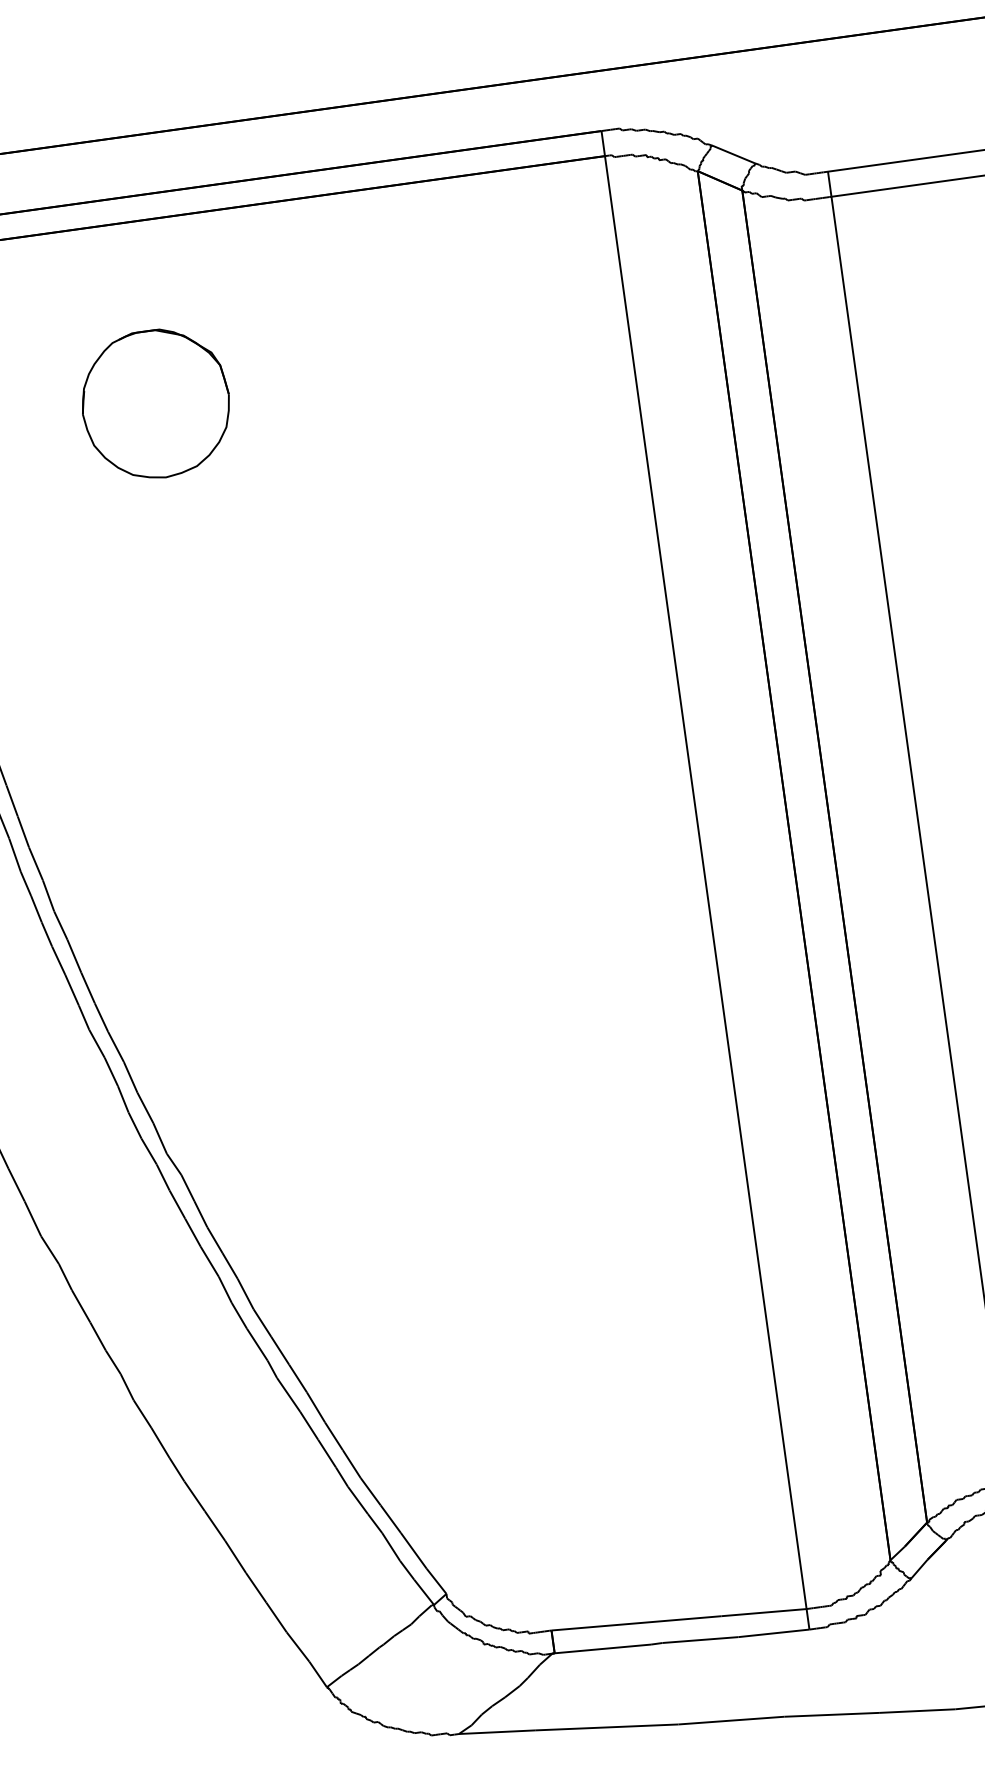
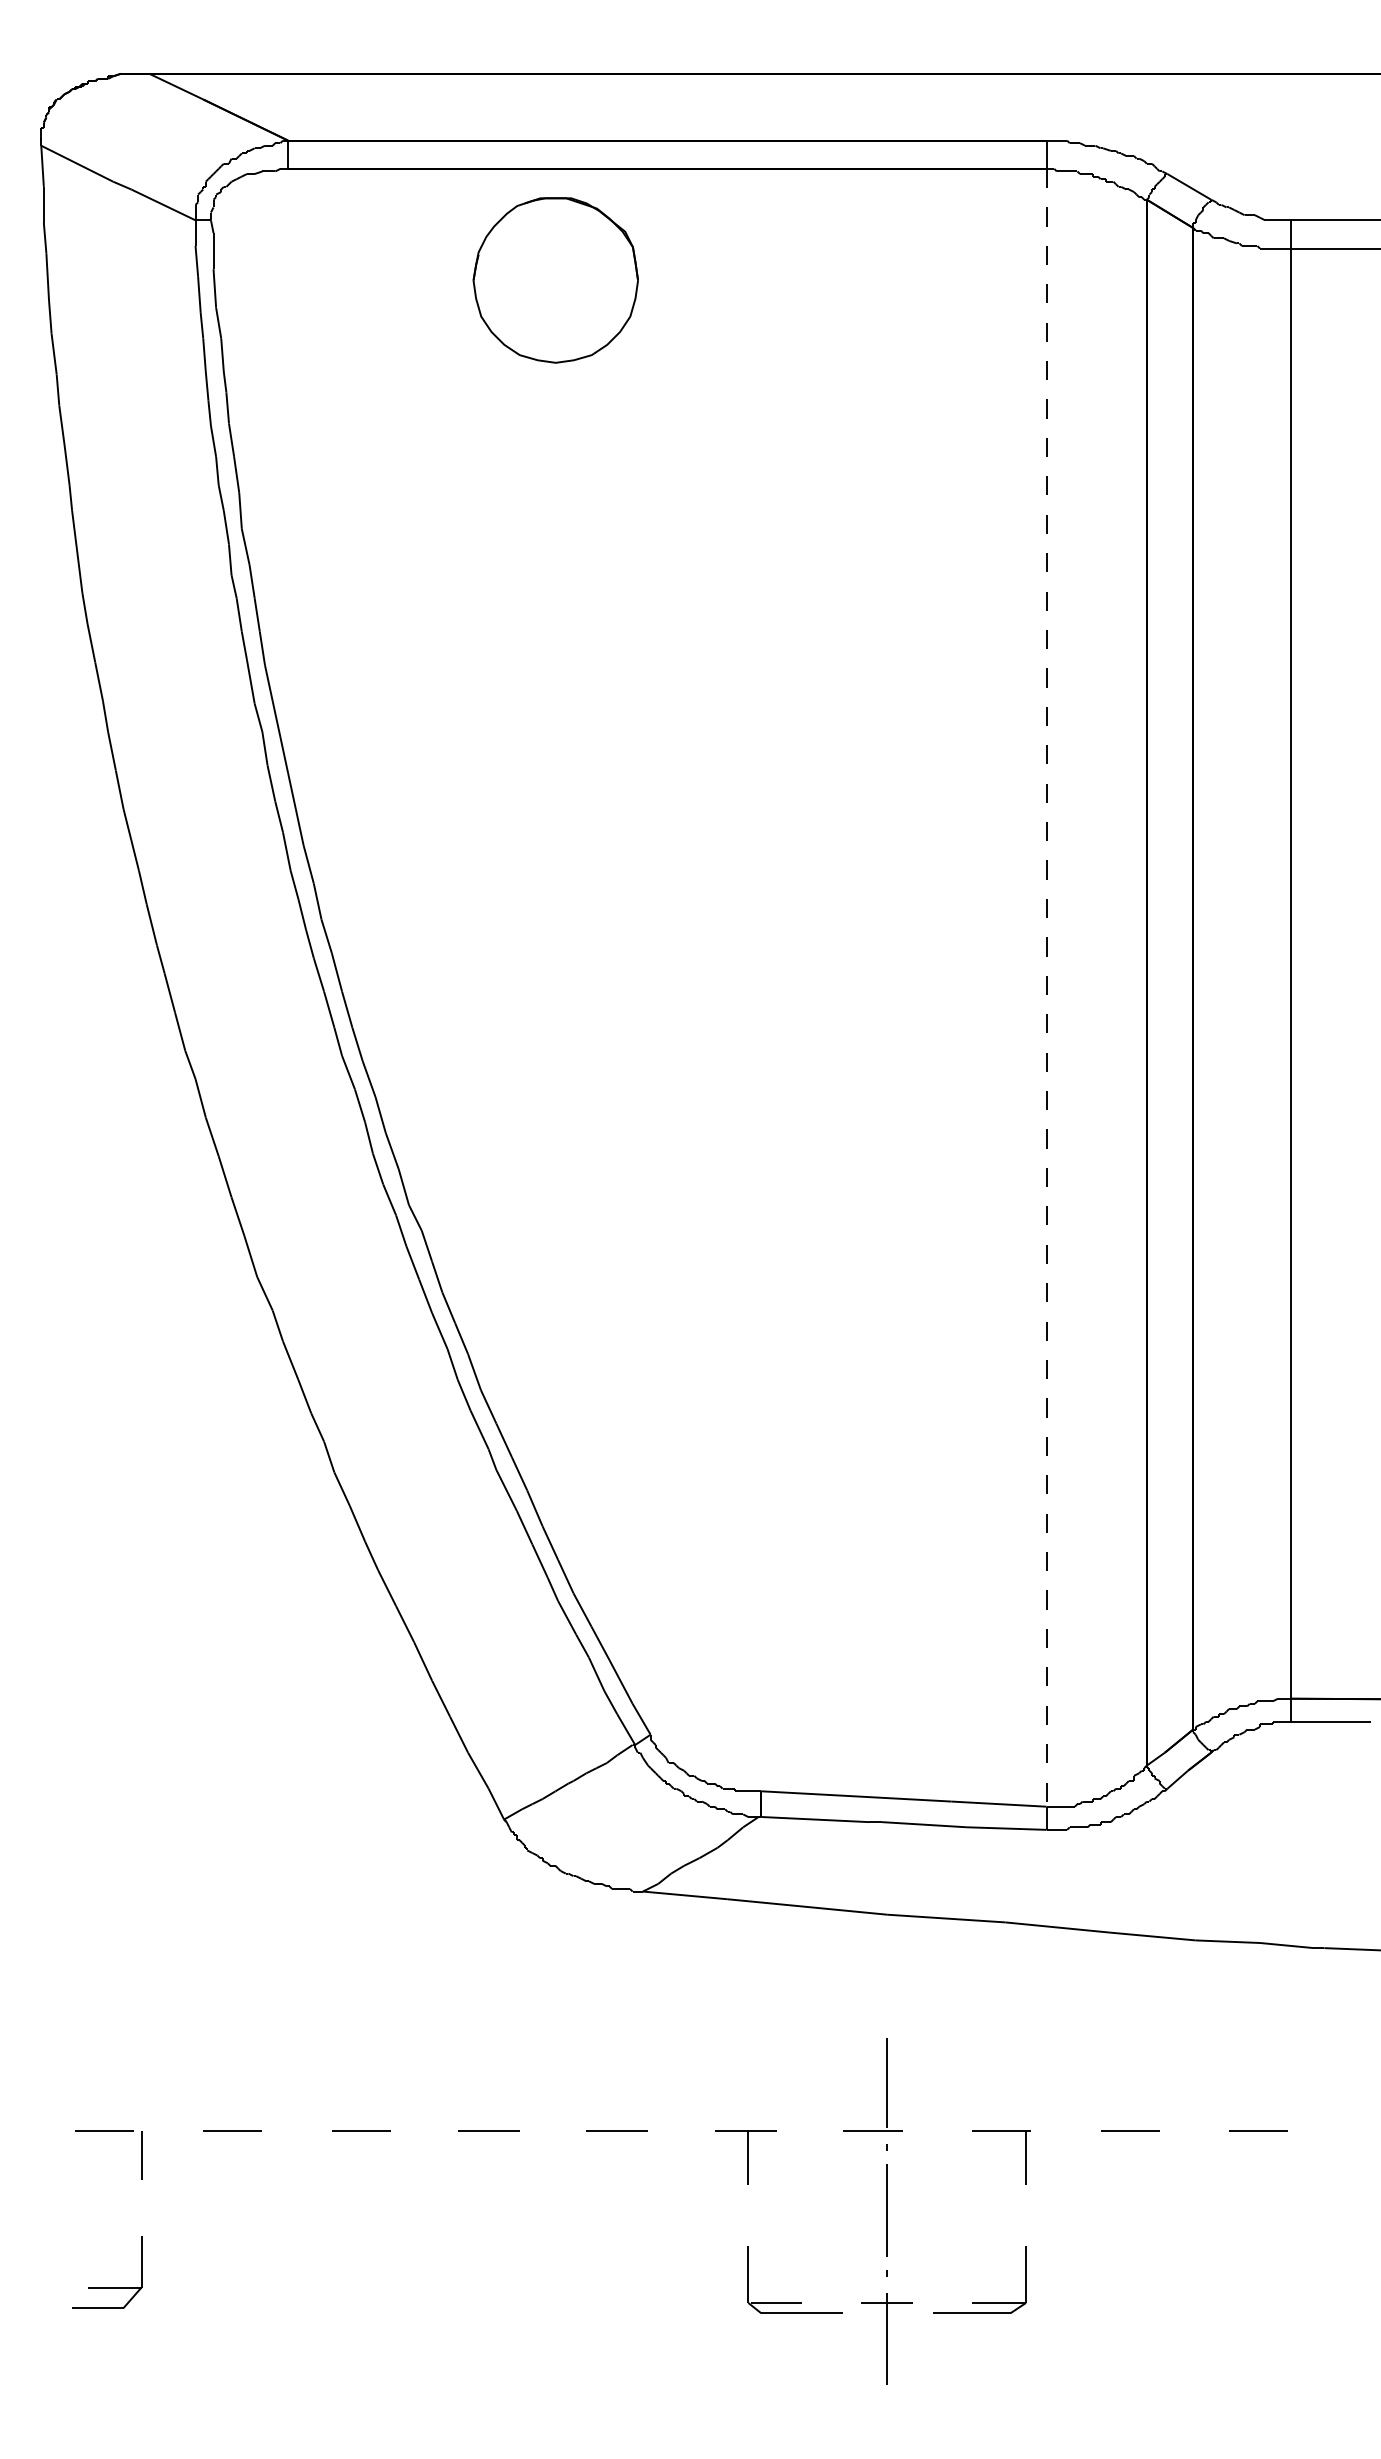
part: (155, 404) -> (555, 280), moved
line: (705, 882) -> (1046, 987), solid -> dashed

